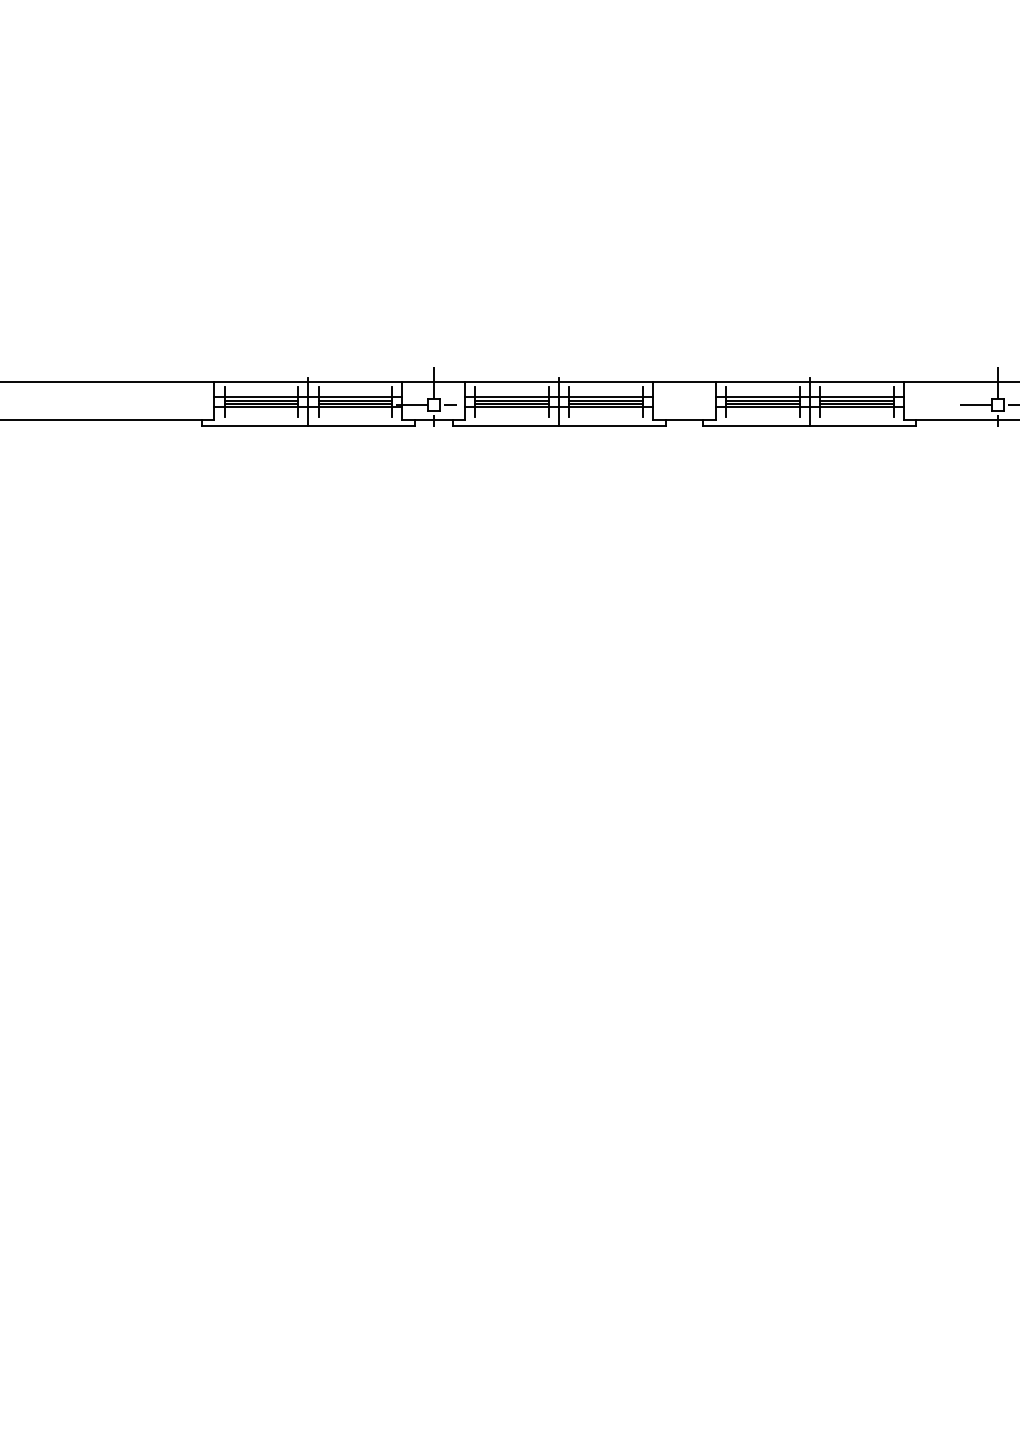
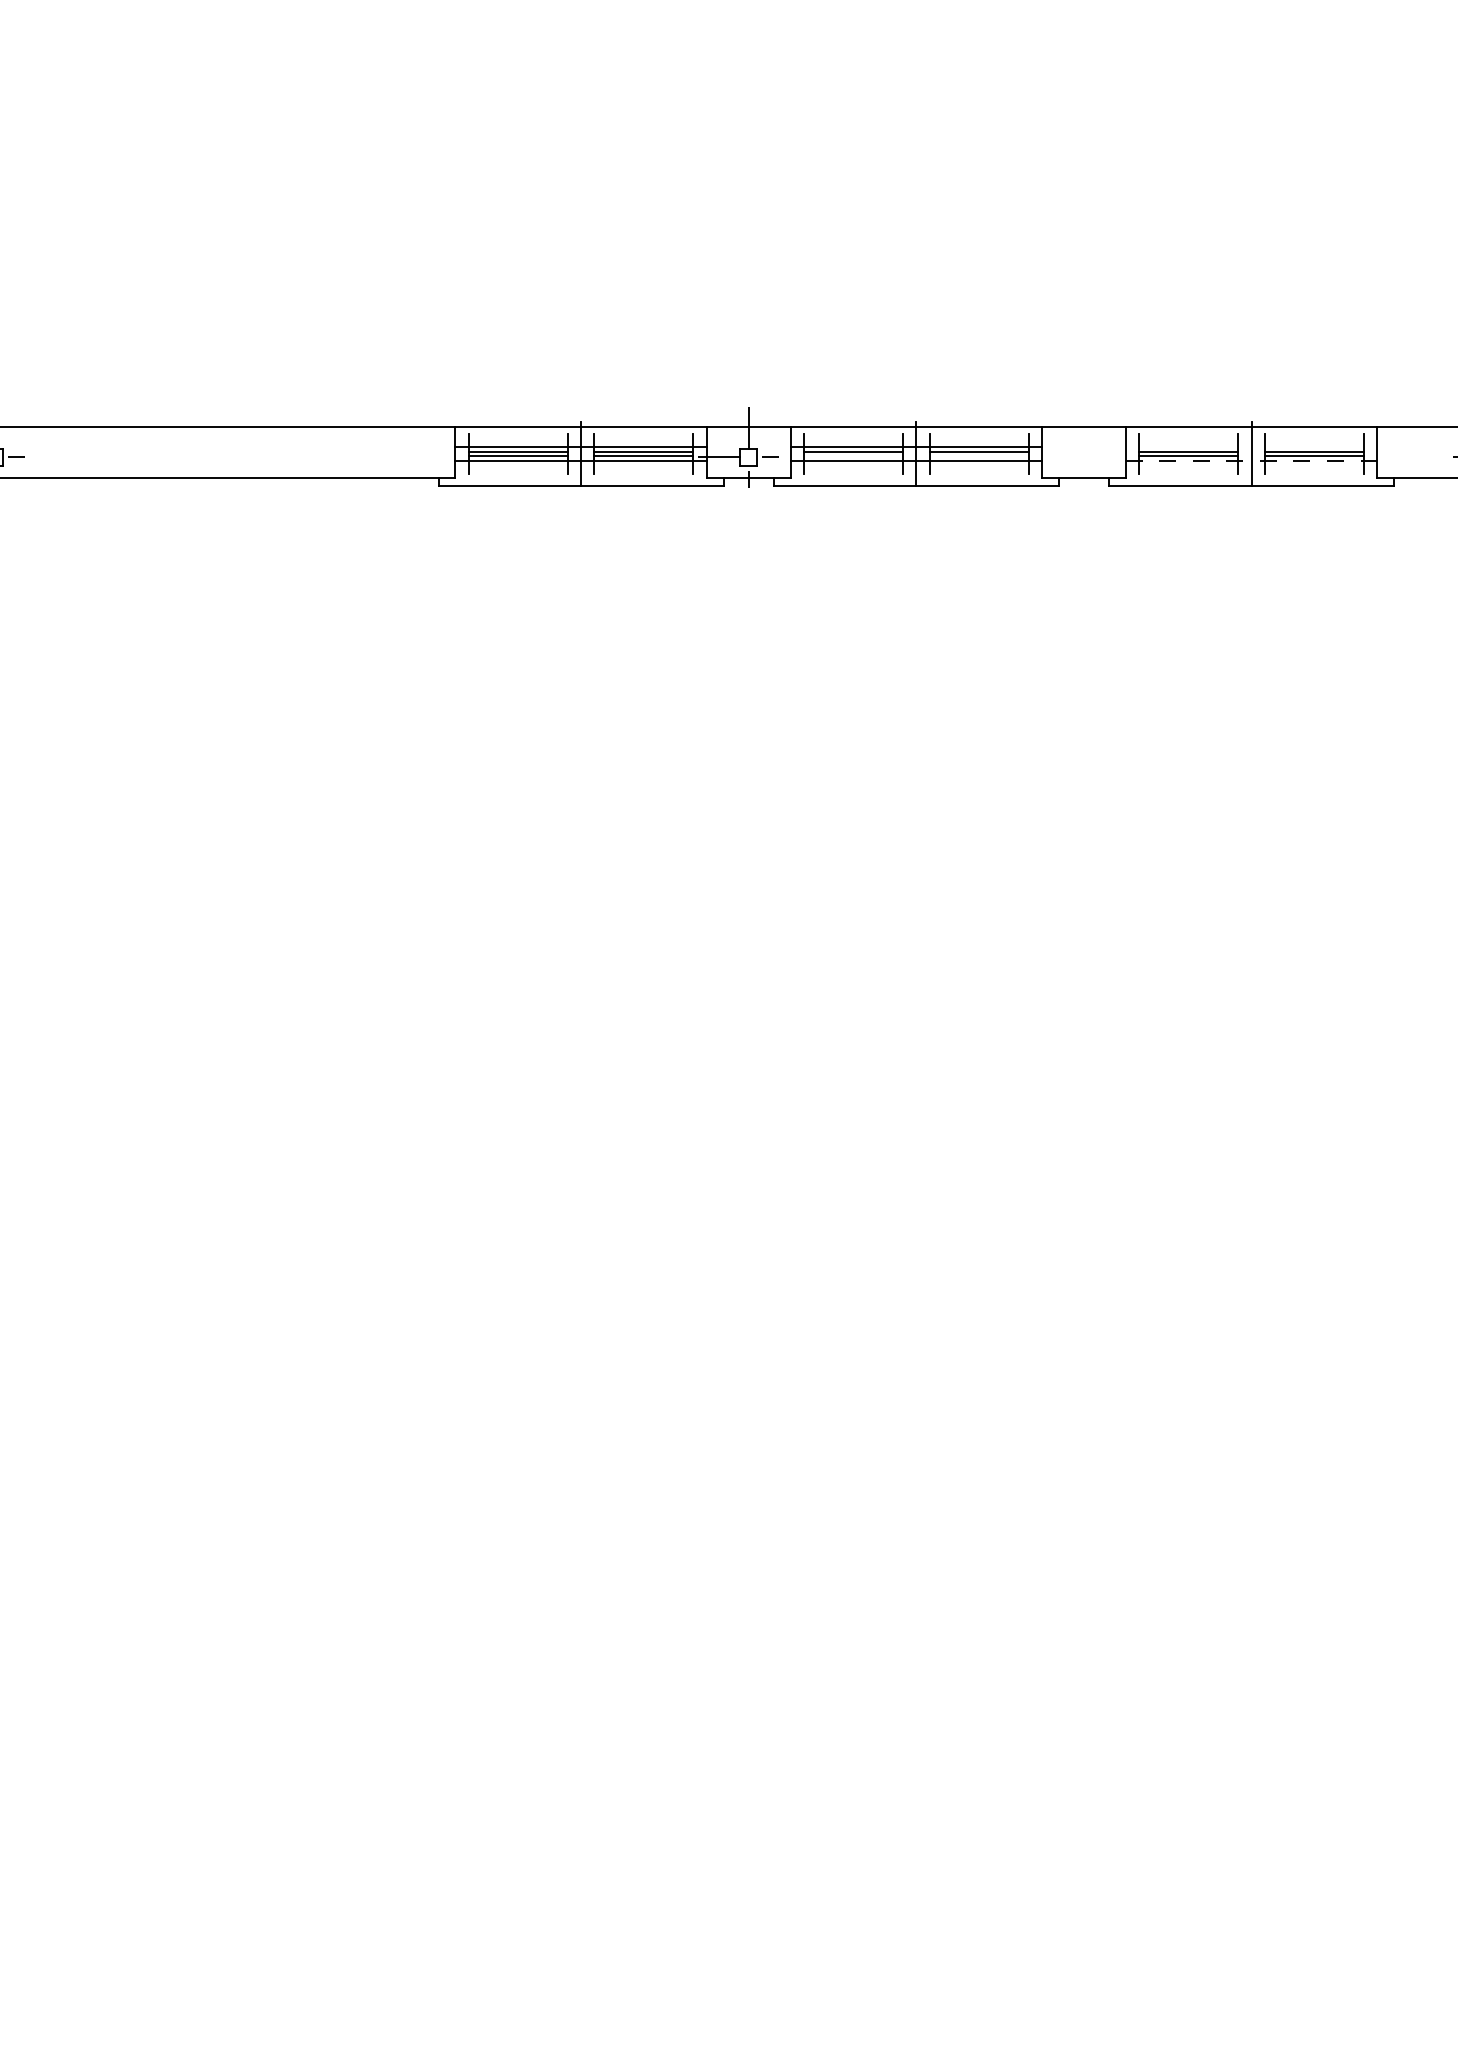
line: (809, 397) -> (1251, 447), removed
line: (512, 403) -> (853, 455), removed
line: (605, 403) -> (978, 455), removed
line: (809, 407) -> (1251, 460), solid -> dashed

